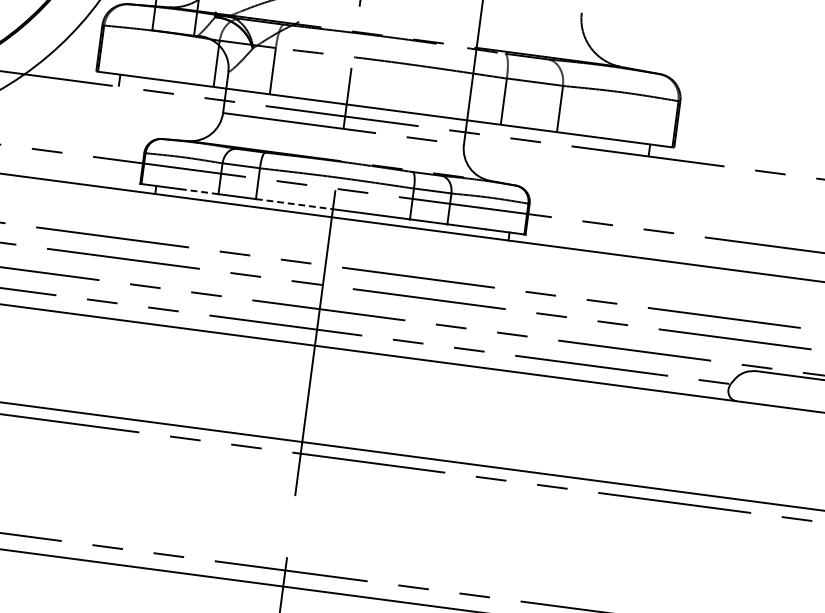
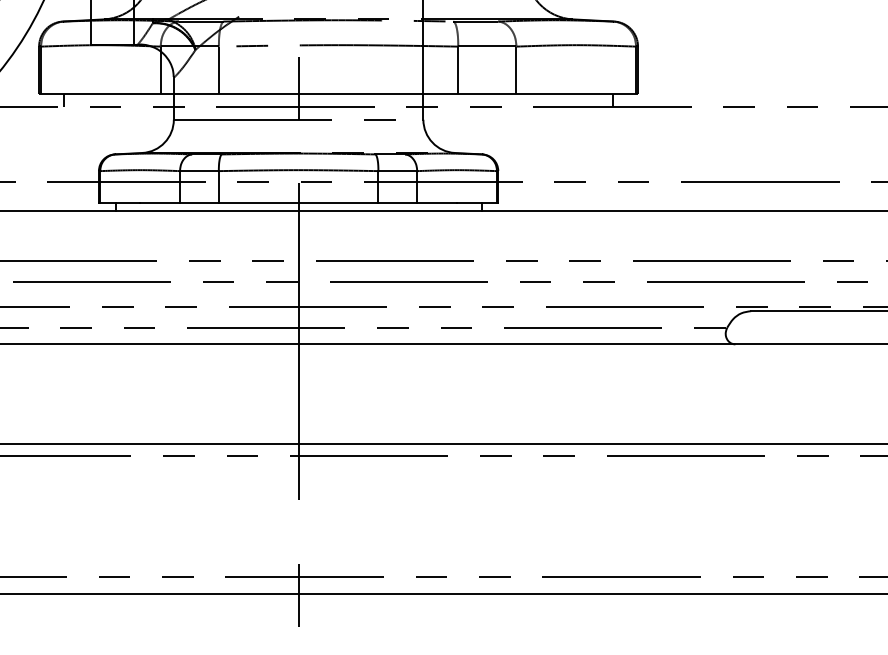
line: (199, 192) -> (160, 203), dashed -> solid
line: (294, 204) -> (258, 203), dashed -> solid

